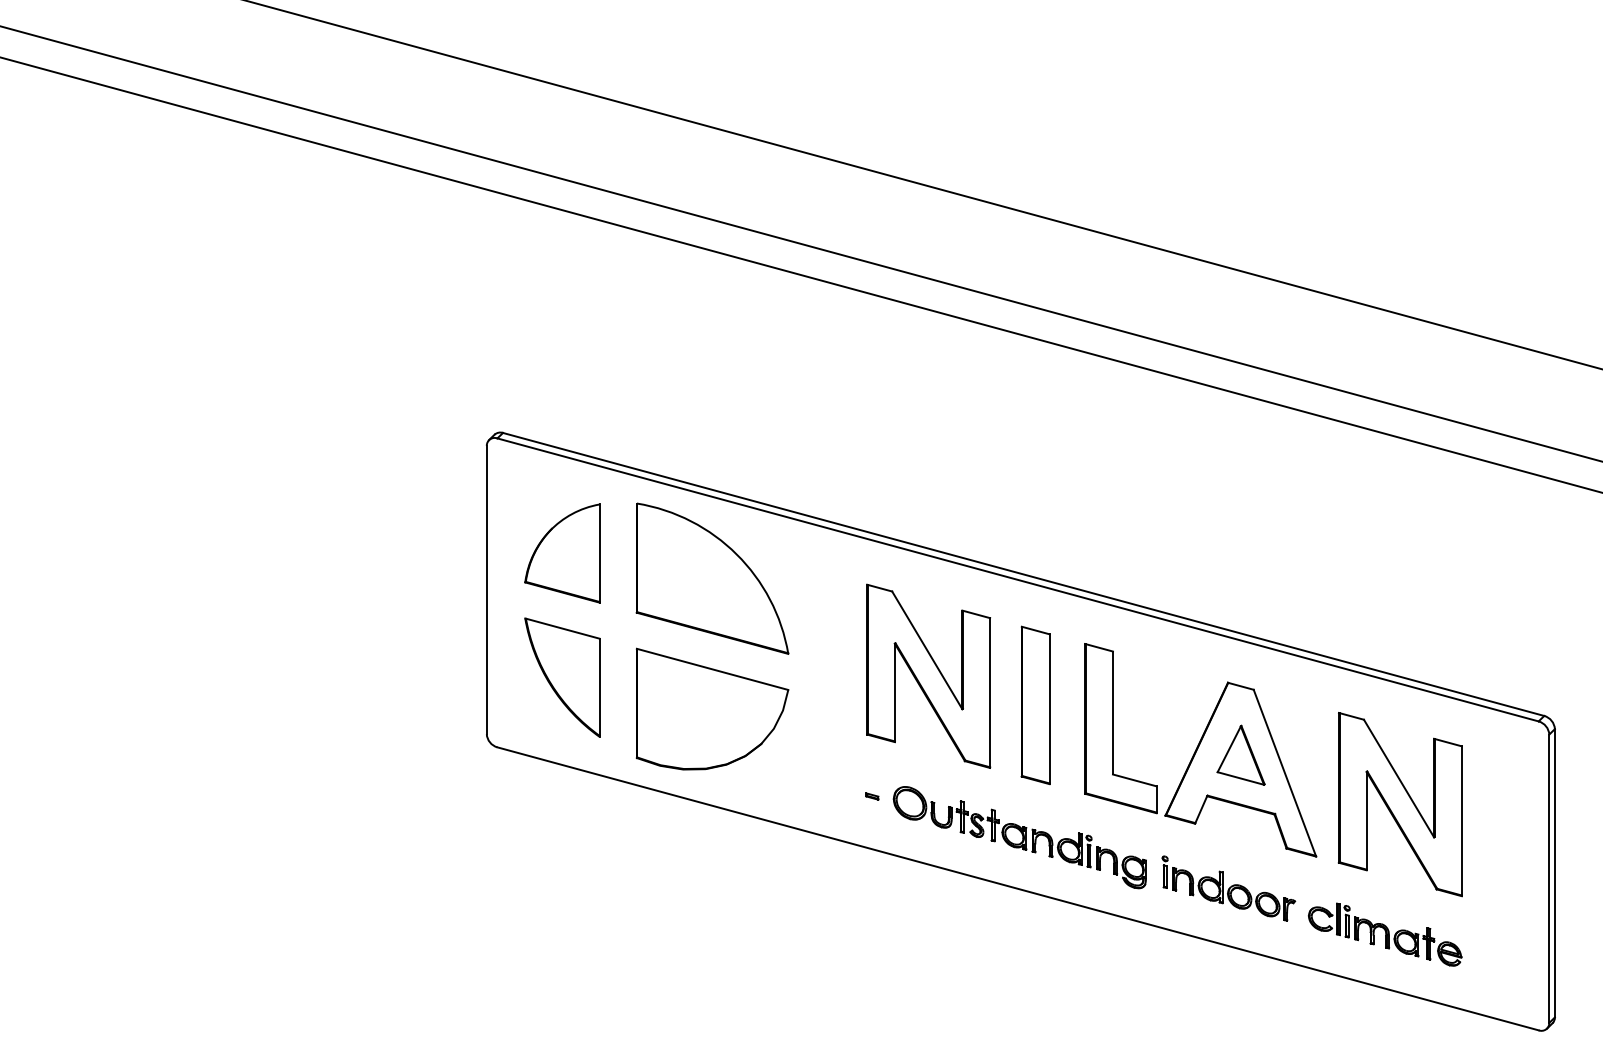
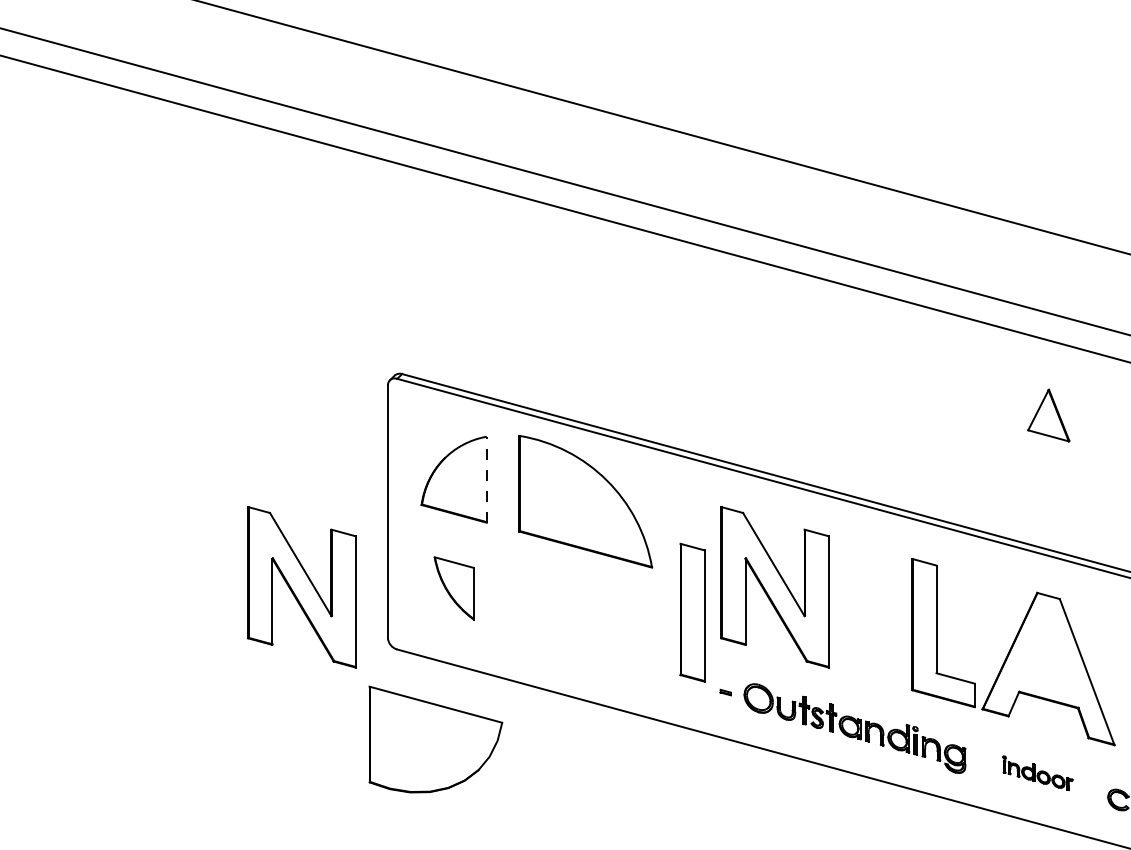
line: (599, 553) -> (486, 479), solid -> dashed
part: (388, 675) -> (301, 586), added
part: (562, 677) -> (454, 588), size x0.6
part: (1035, 704) -> (692, 611), moved
part: (712, 708) -> (435, 738), moved
part: (1240, 754) -> (1048, 414), moved
part: (1228, 888) -> (1037, 773), size x0.6

